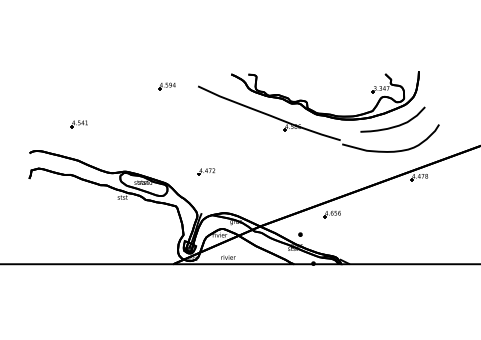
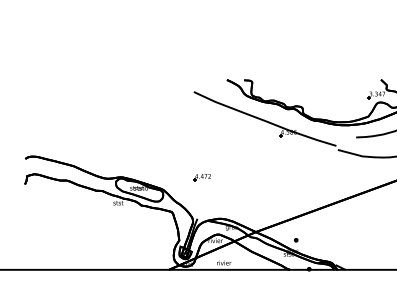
part: (166, 86) -> (162, 92), removed
part: (78, 124) -> (74, 130), removed
part: (331, 214) -> (327, 220), removed

